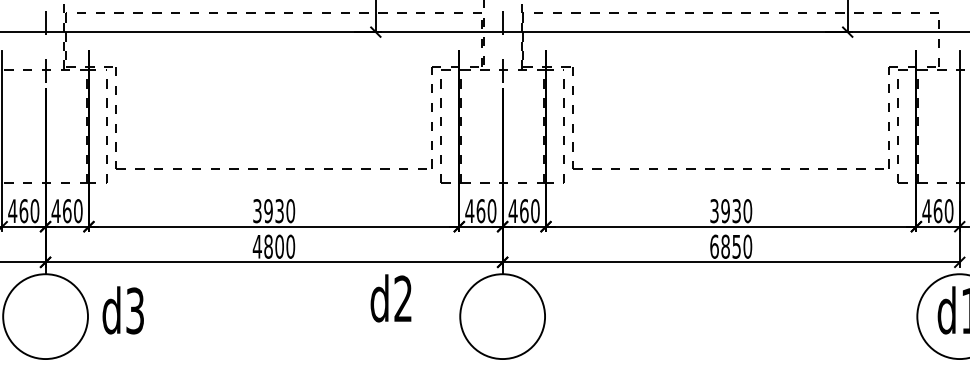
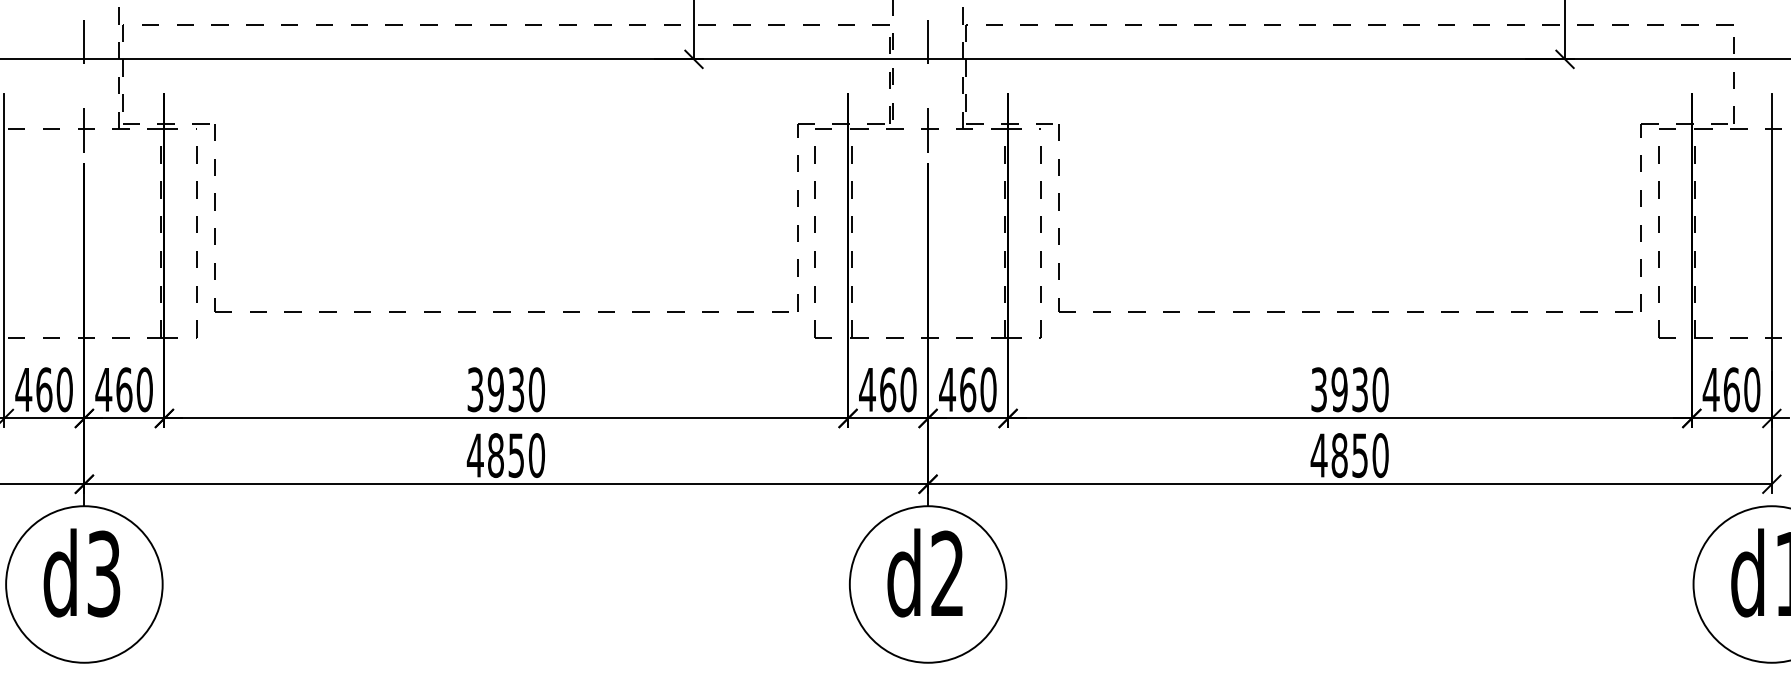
text: (279, 246) -> (516, 455), 4800 -> 4850
text: (714, 246) -> (1319, 455), 6850 -> 4850
text: (390, 298) -> (924, 573), moved
text: (122, 310) -> (80, 573), moved

